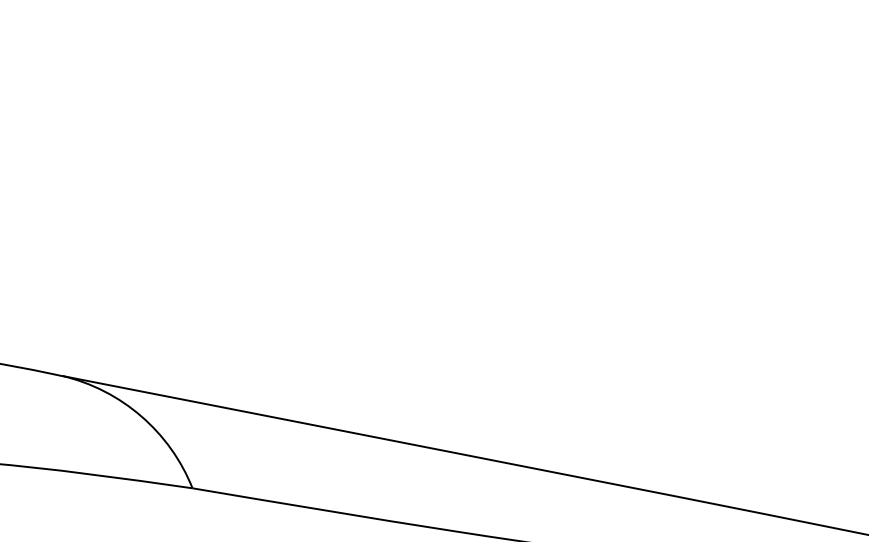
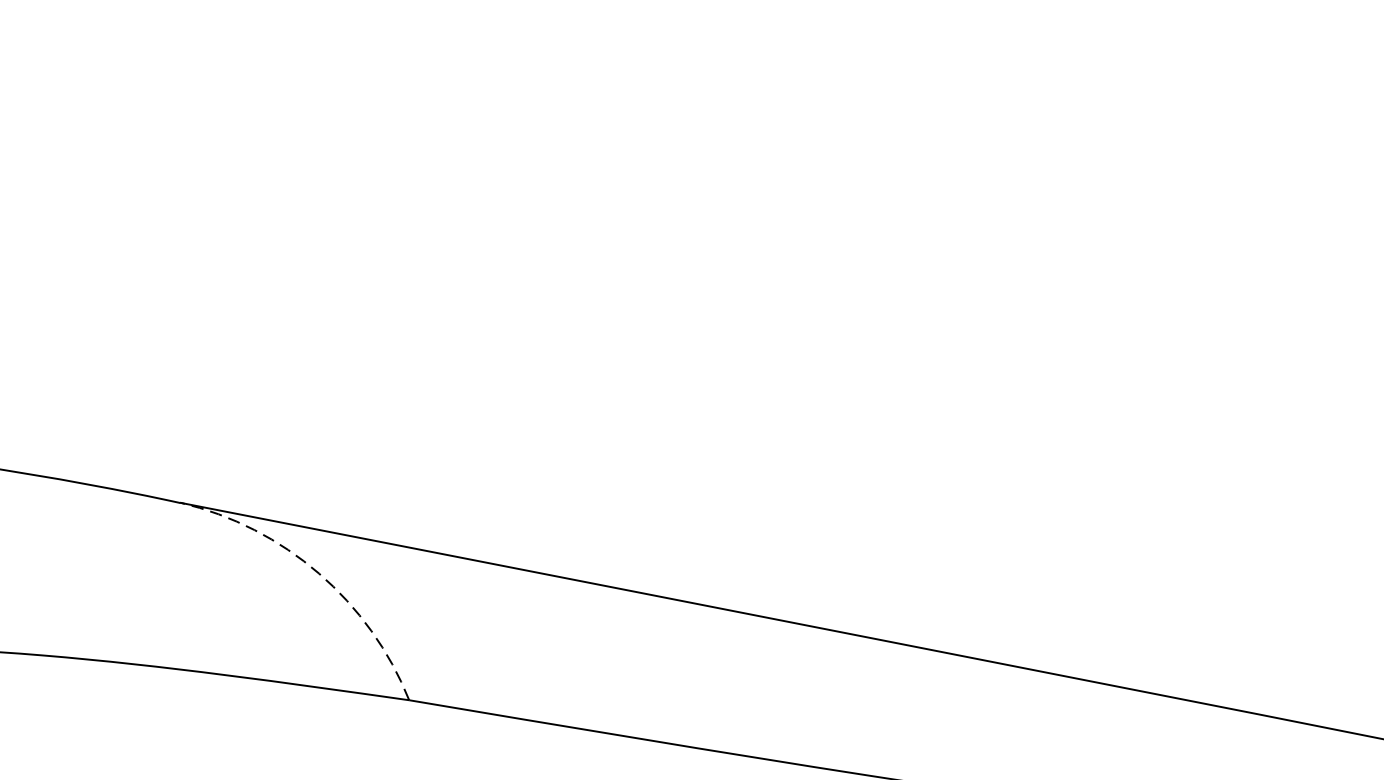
arc: (141, 416) -> (319, 573), solid -> dashed

